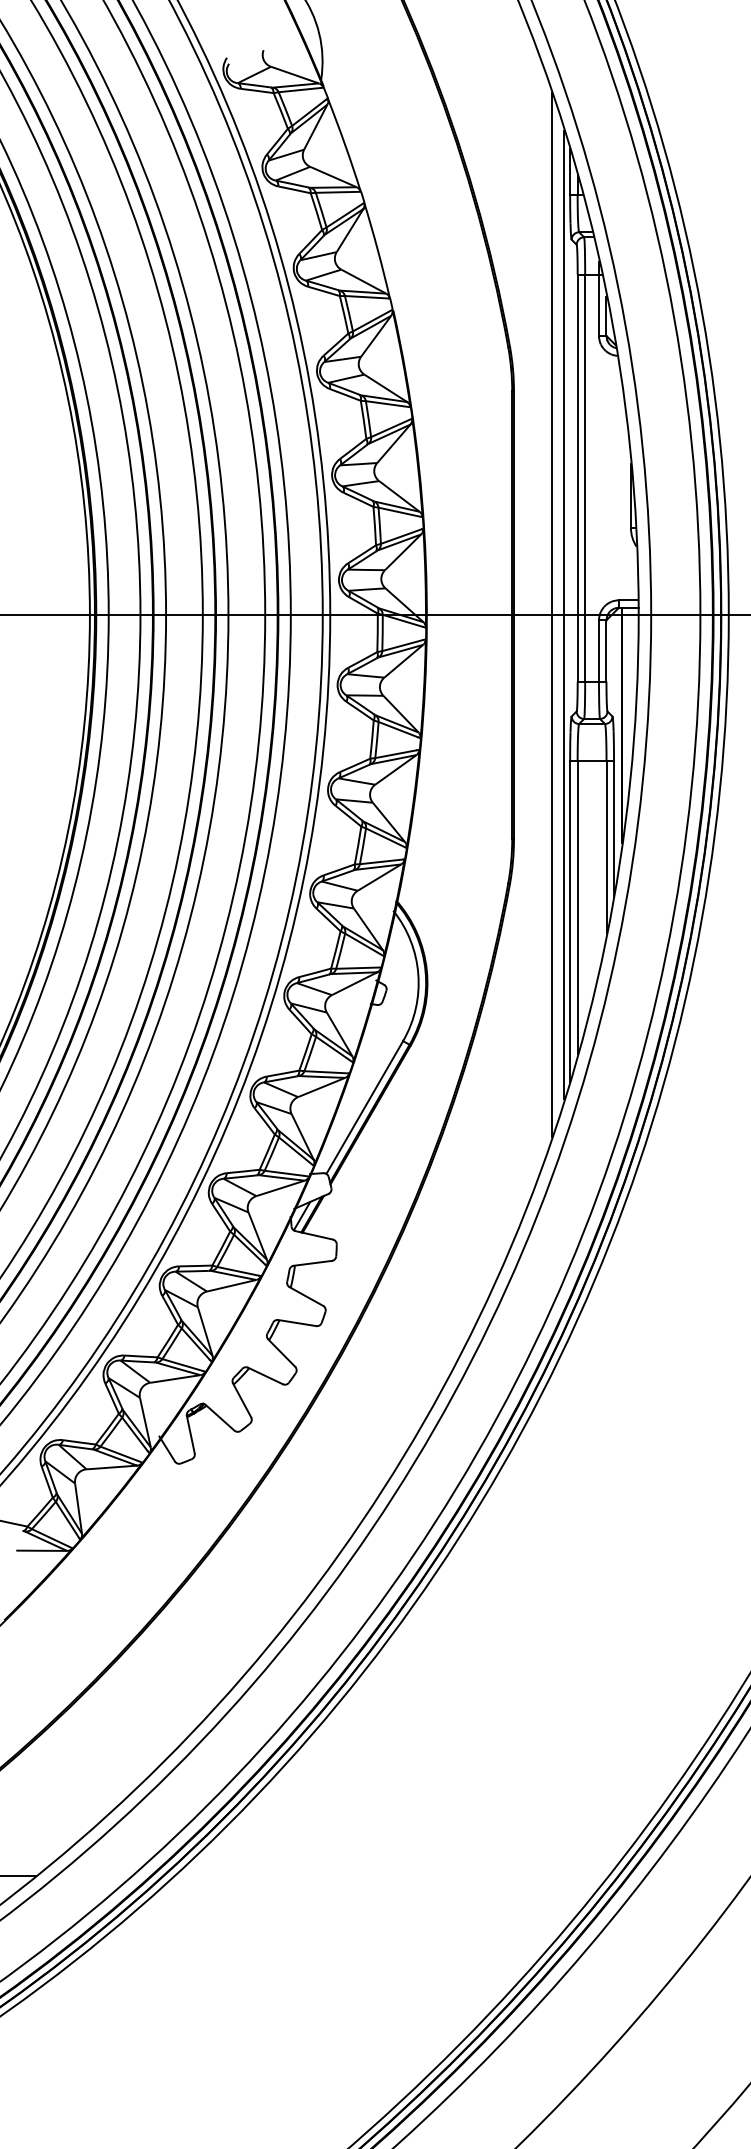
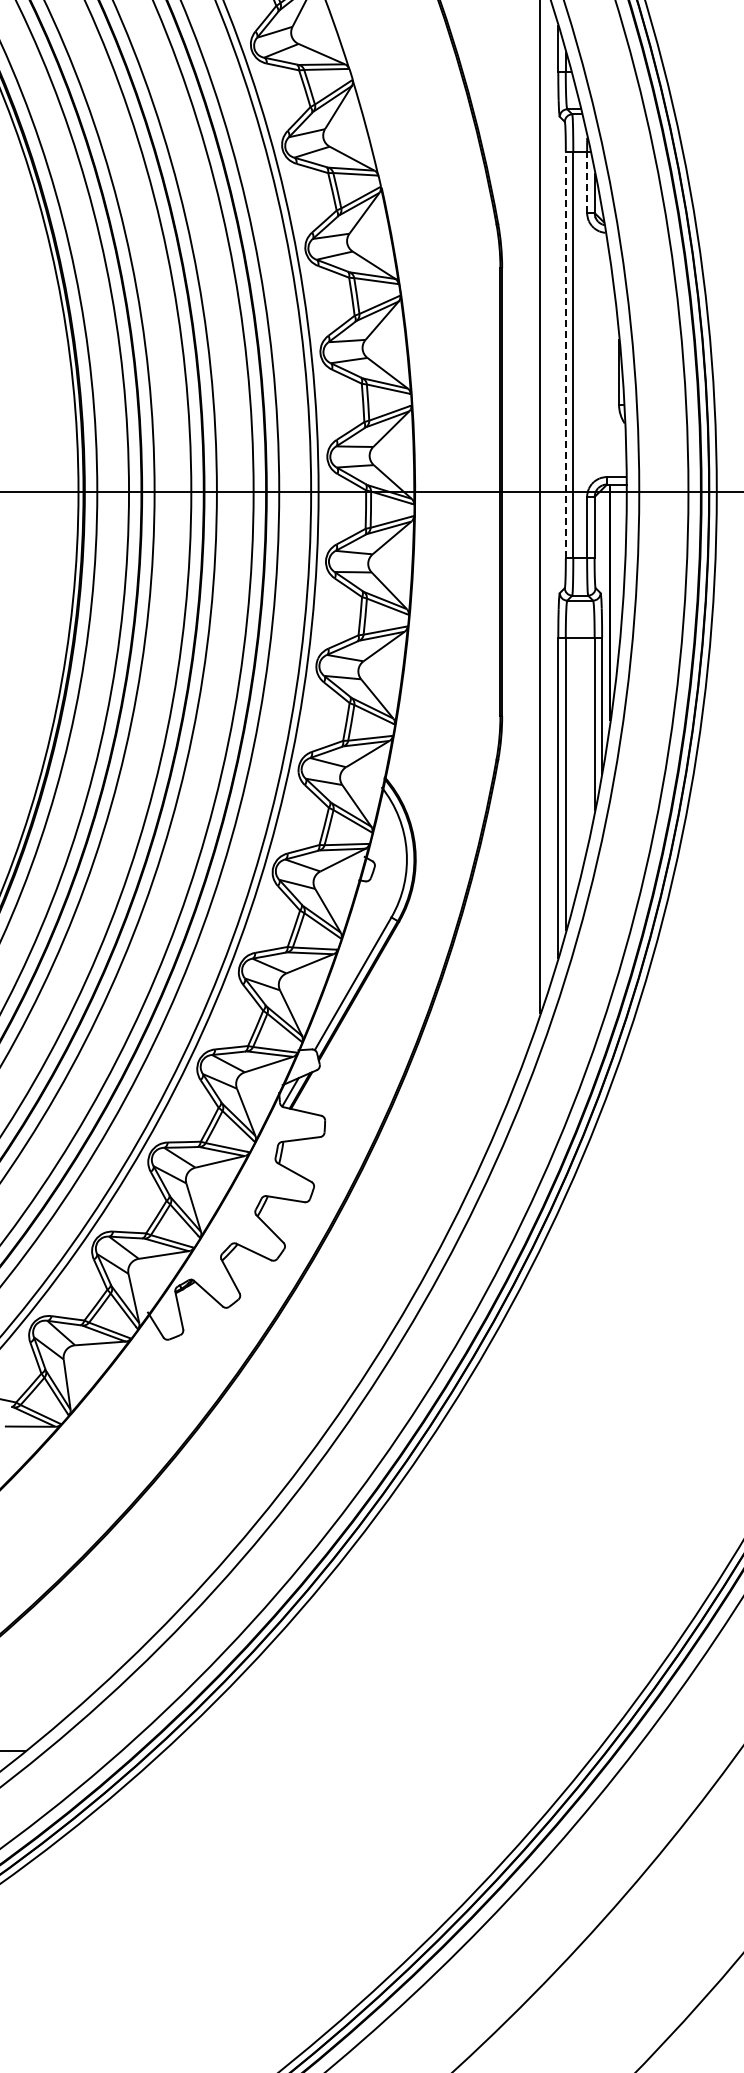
line: (598, 305) -> (586, 182), solid -> dashed
line: (577, 477) -> (565, 354), solid -> dashed
line: (564, 615) -> (552, 492), removed

